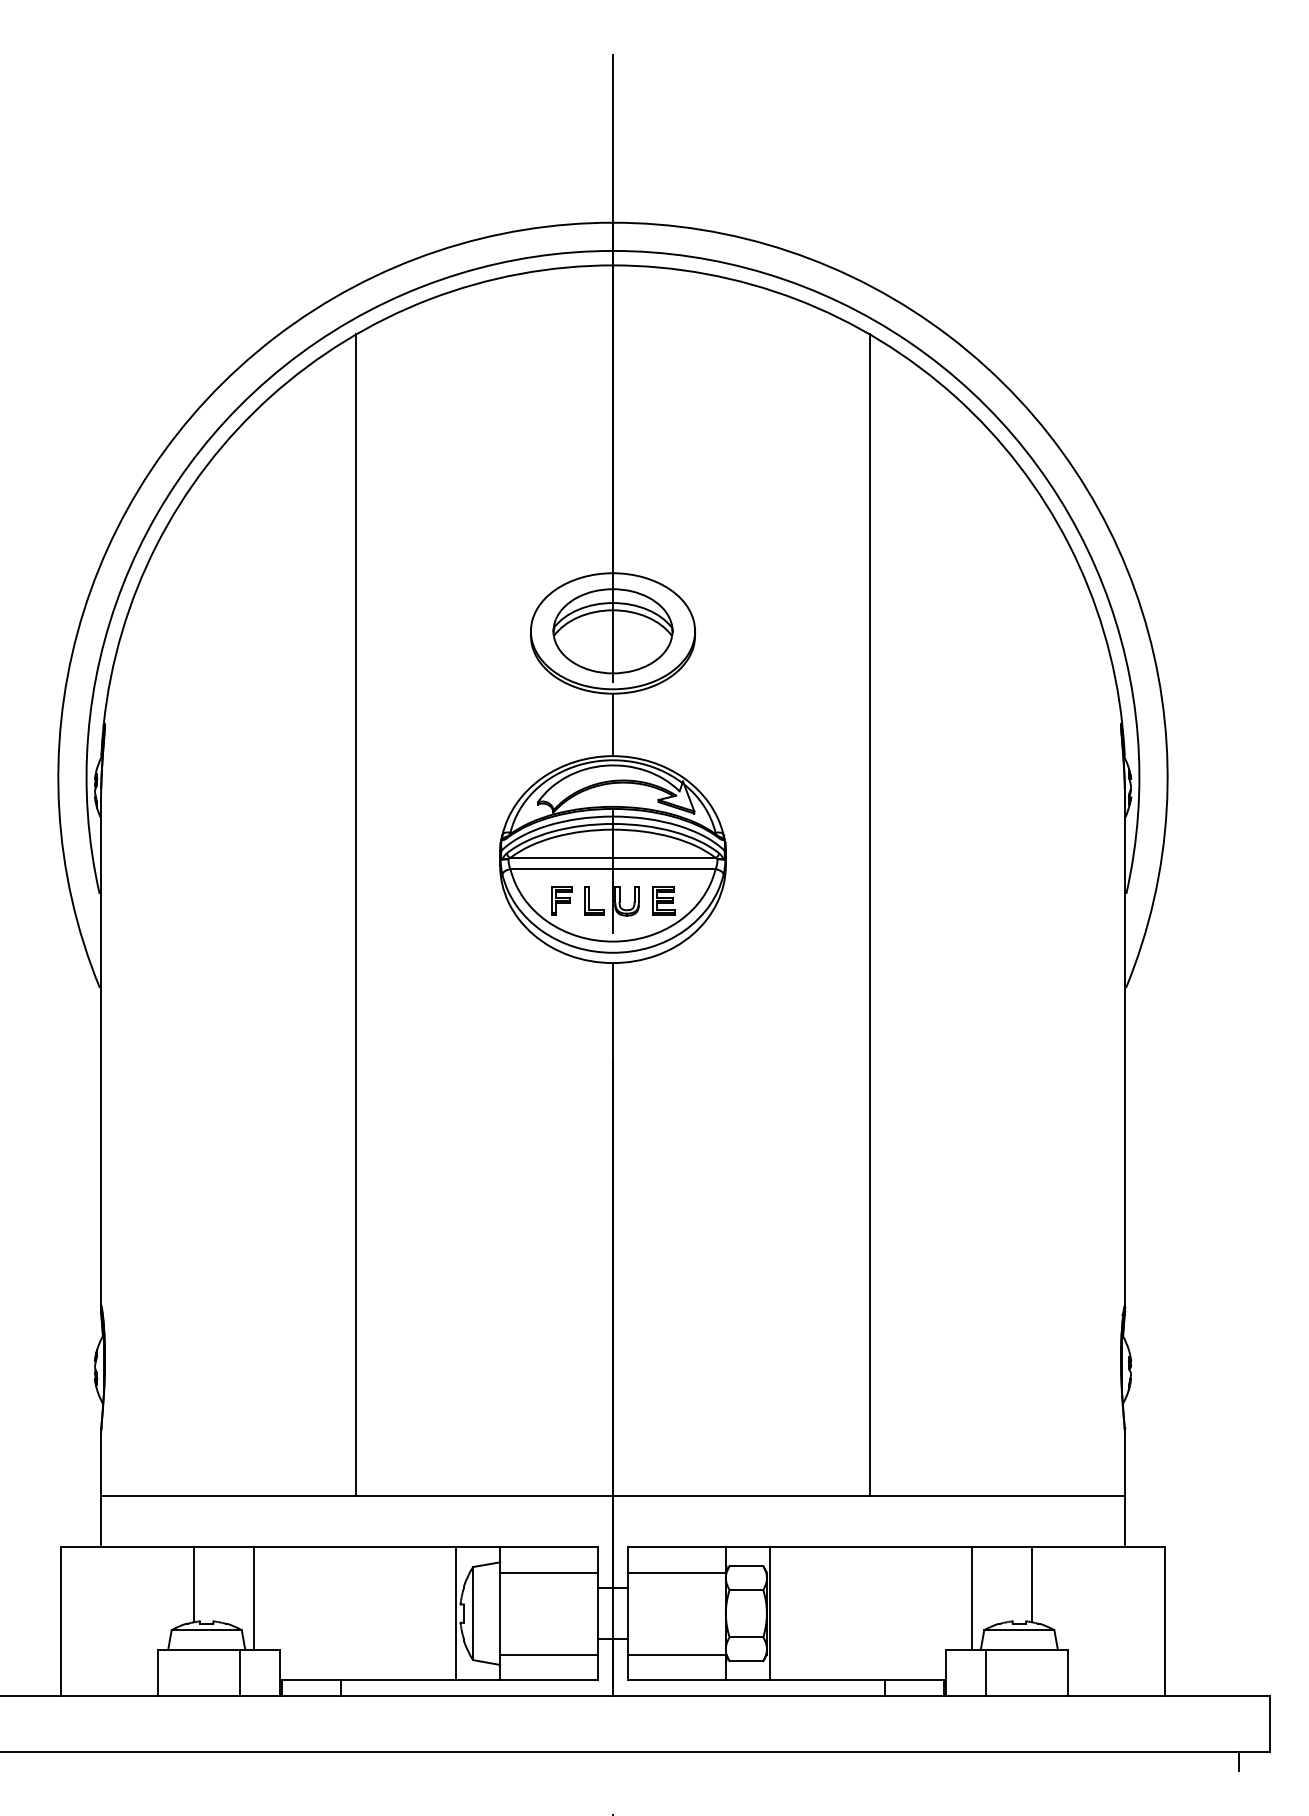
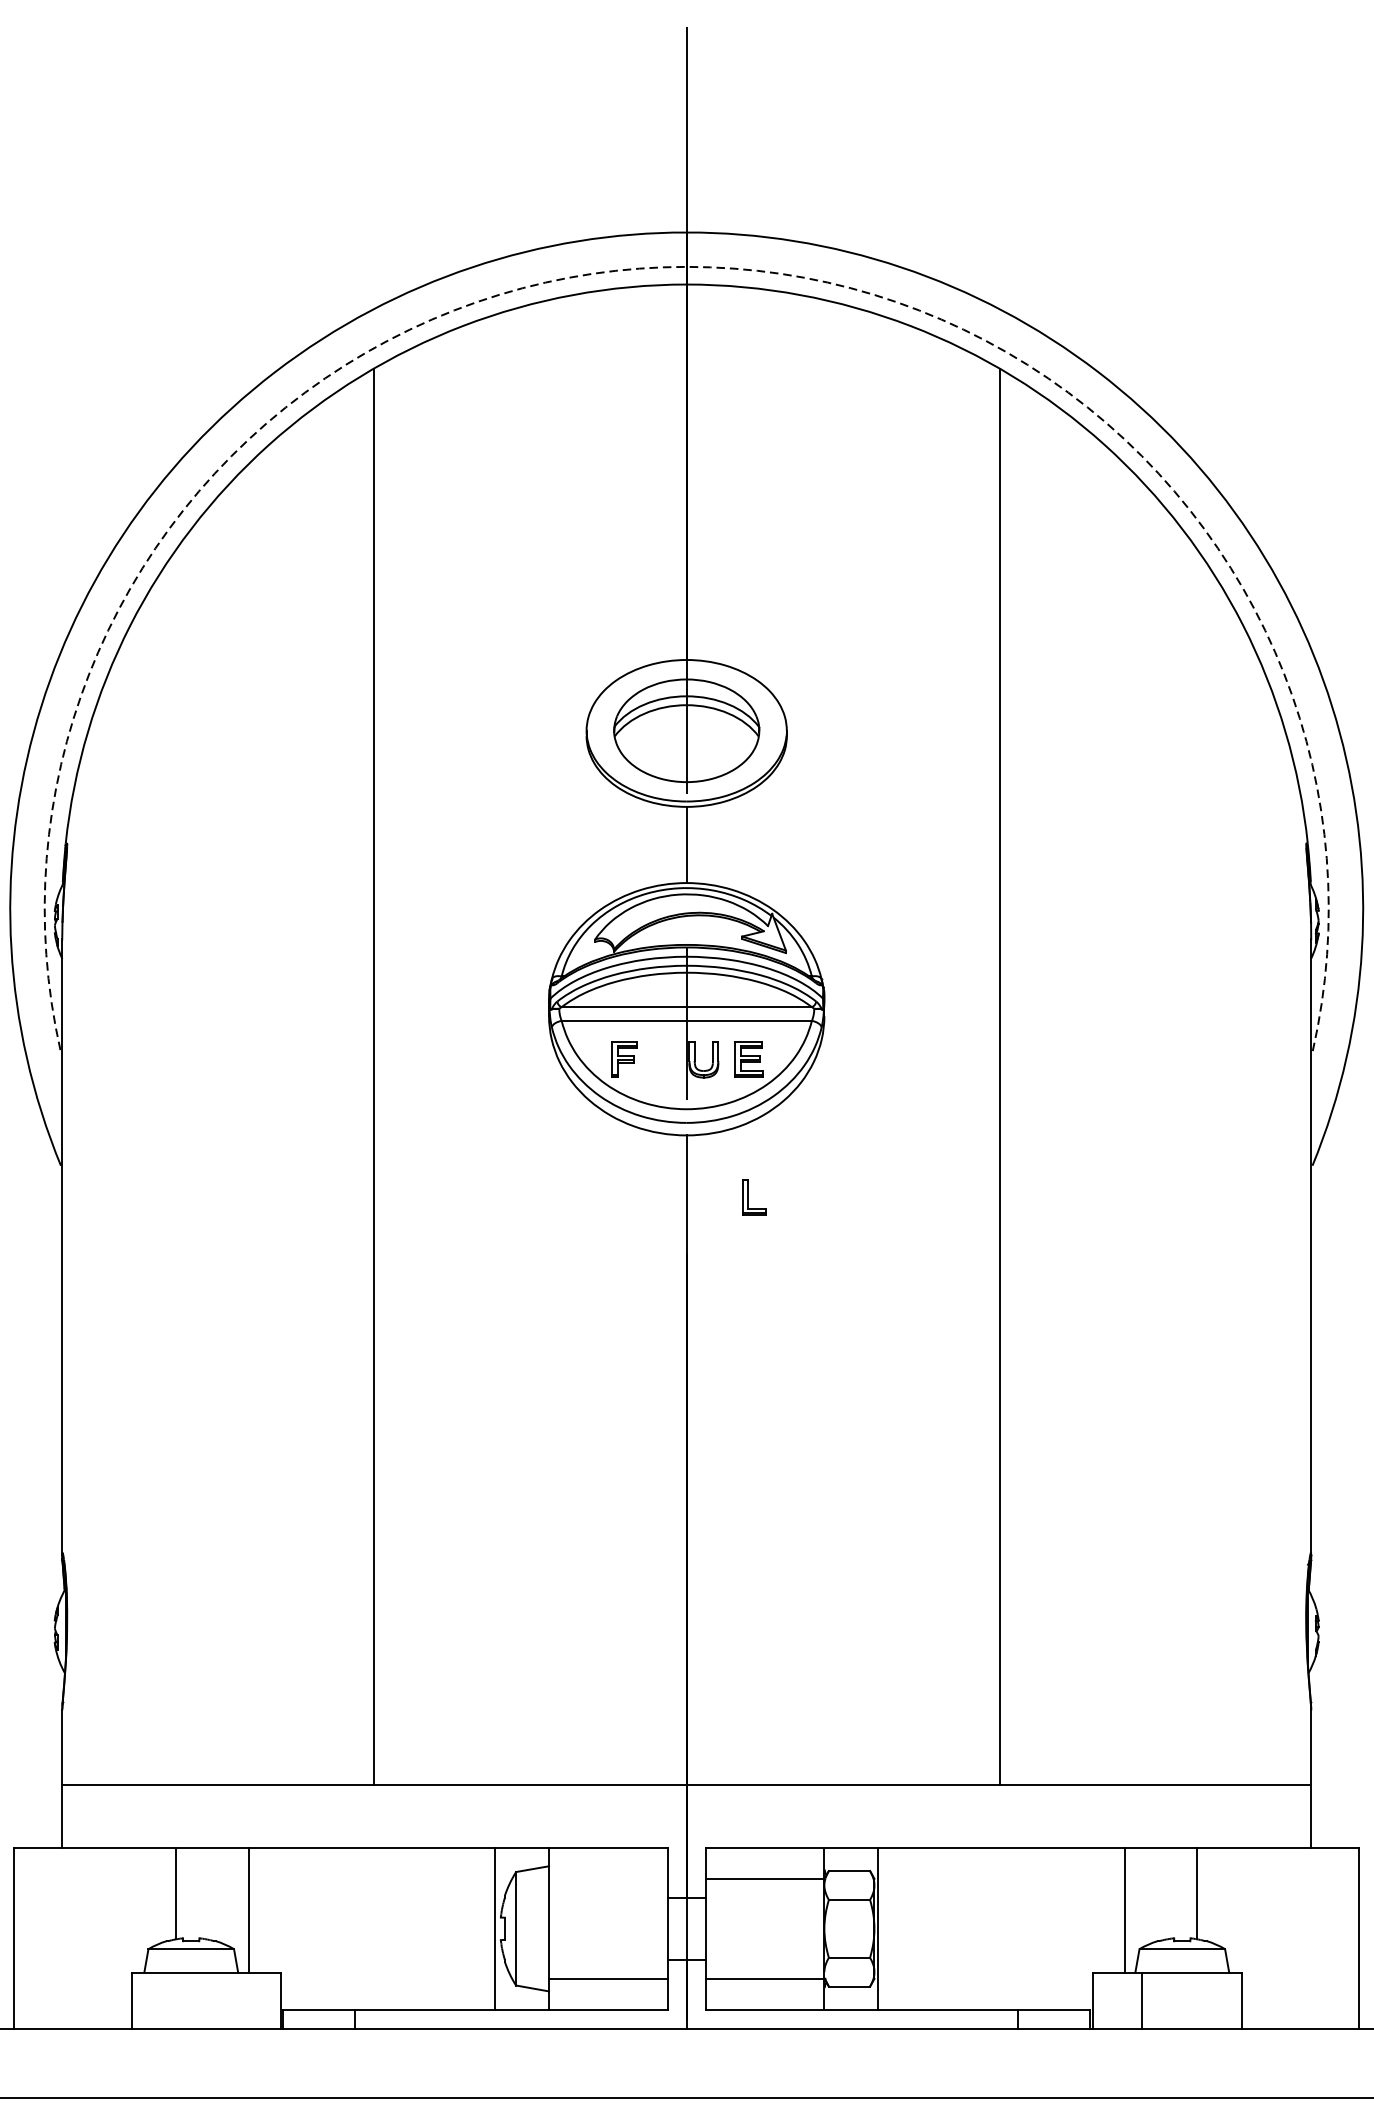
arc: (612, 250) -> (686, 266), solid -> dashed
part: (594, 900) -> (754, 1196), moved
line: (548, 1572) -> (608, 1878), removed
line: (240, 1672) -> (232, 2000), removed

